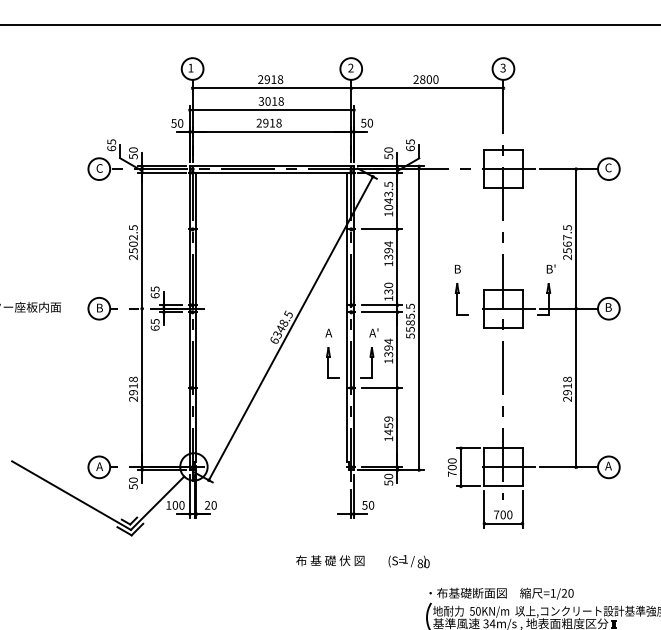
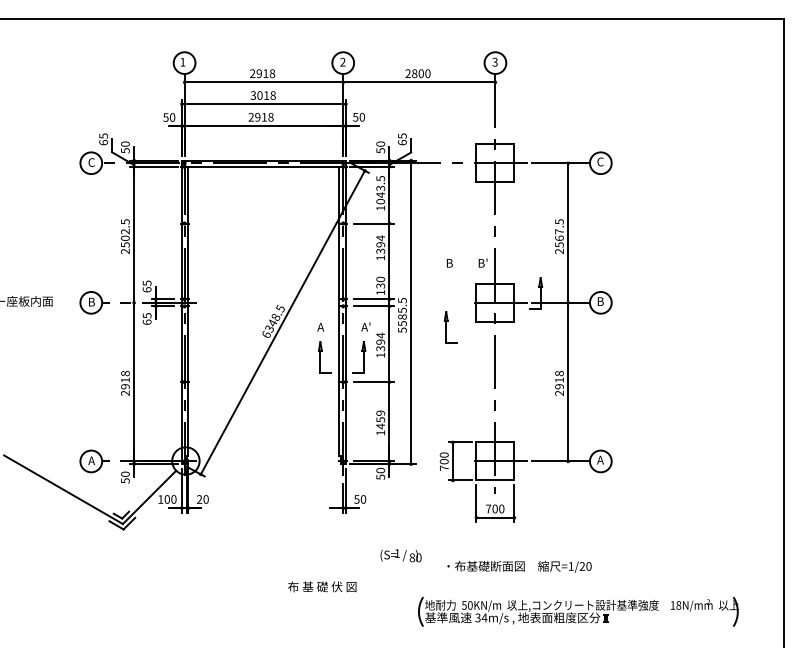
text: (550, 268) -> (482, 262), moved
part: (461, 299) -> (450, 327), moved
text: (330, 560) -> (322, 586), moved
text: (501, 593) -> (519, 566), moved

